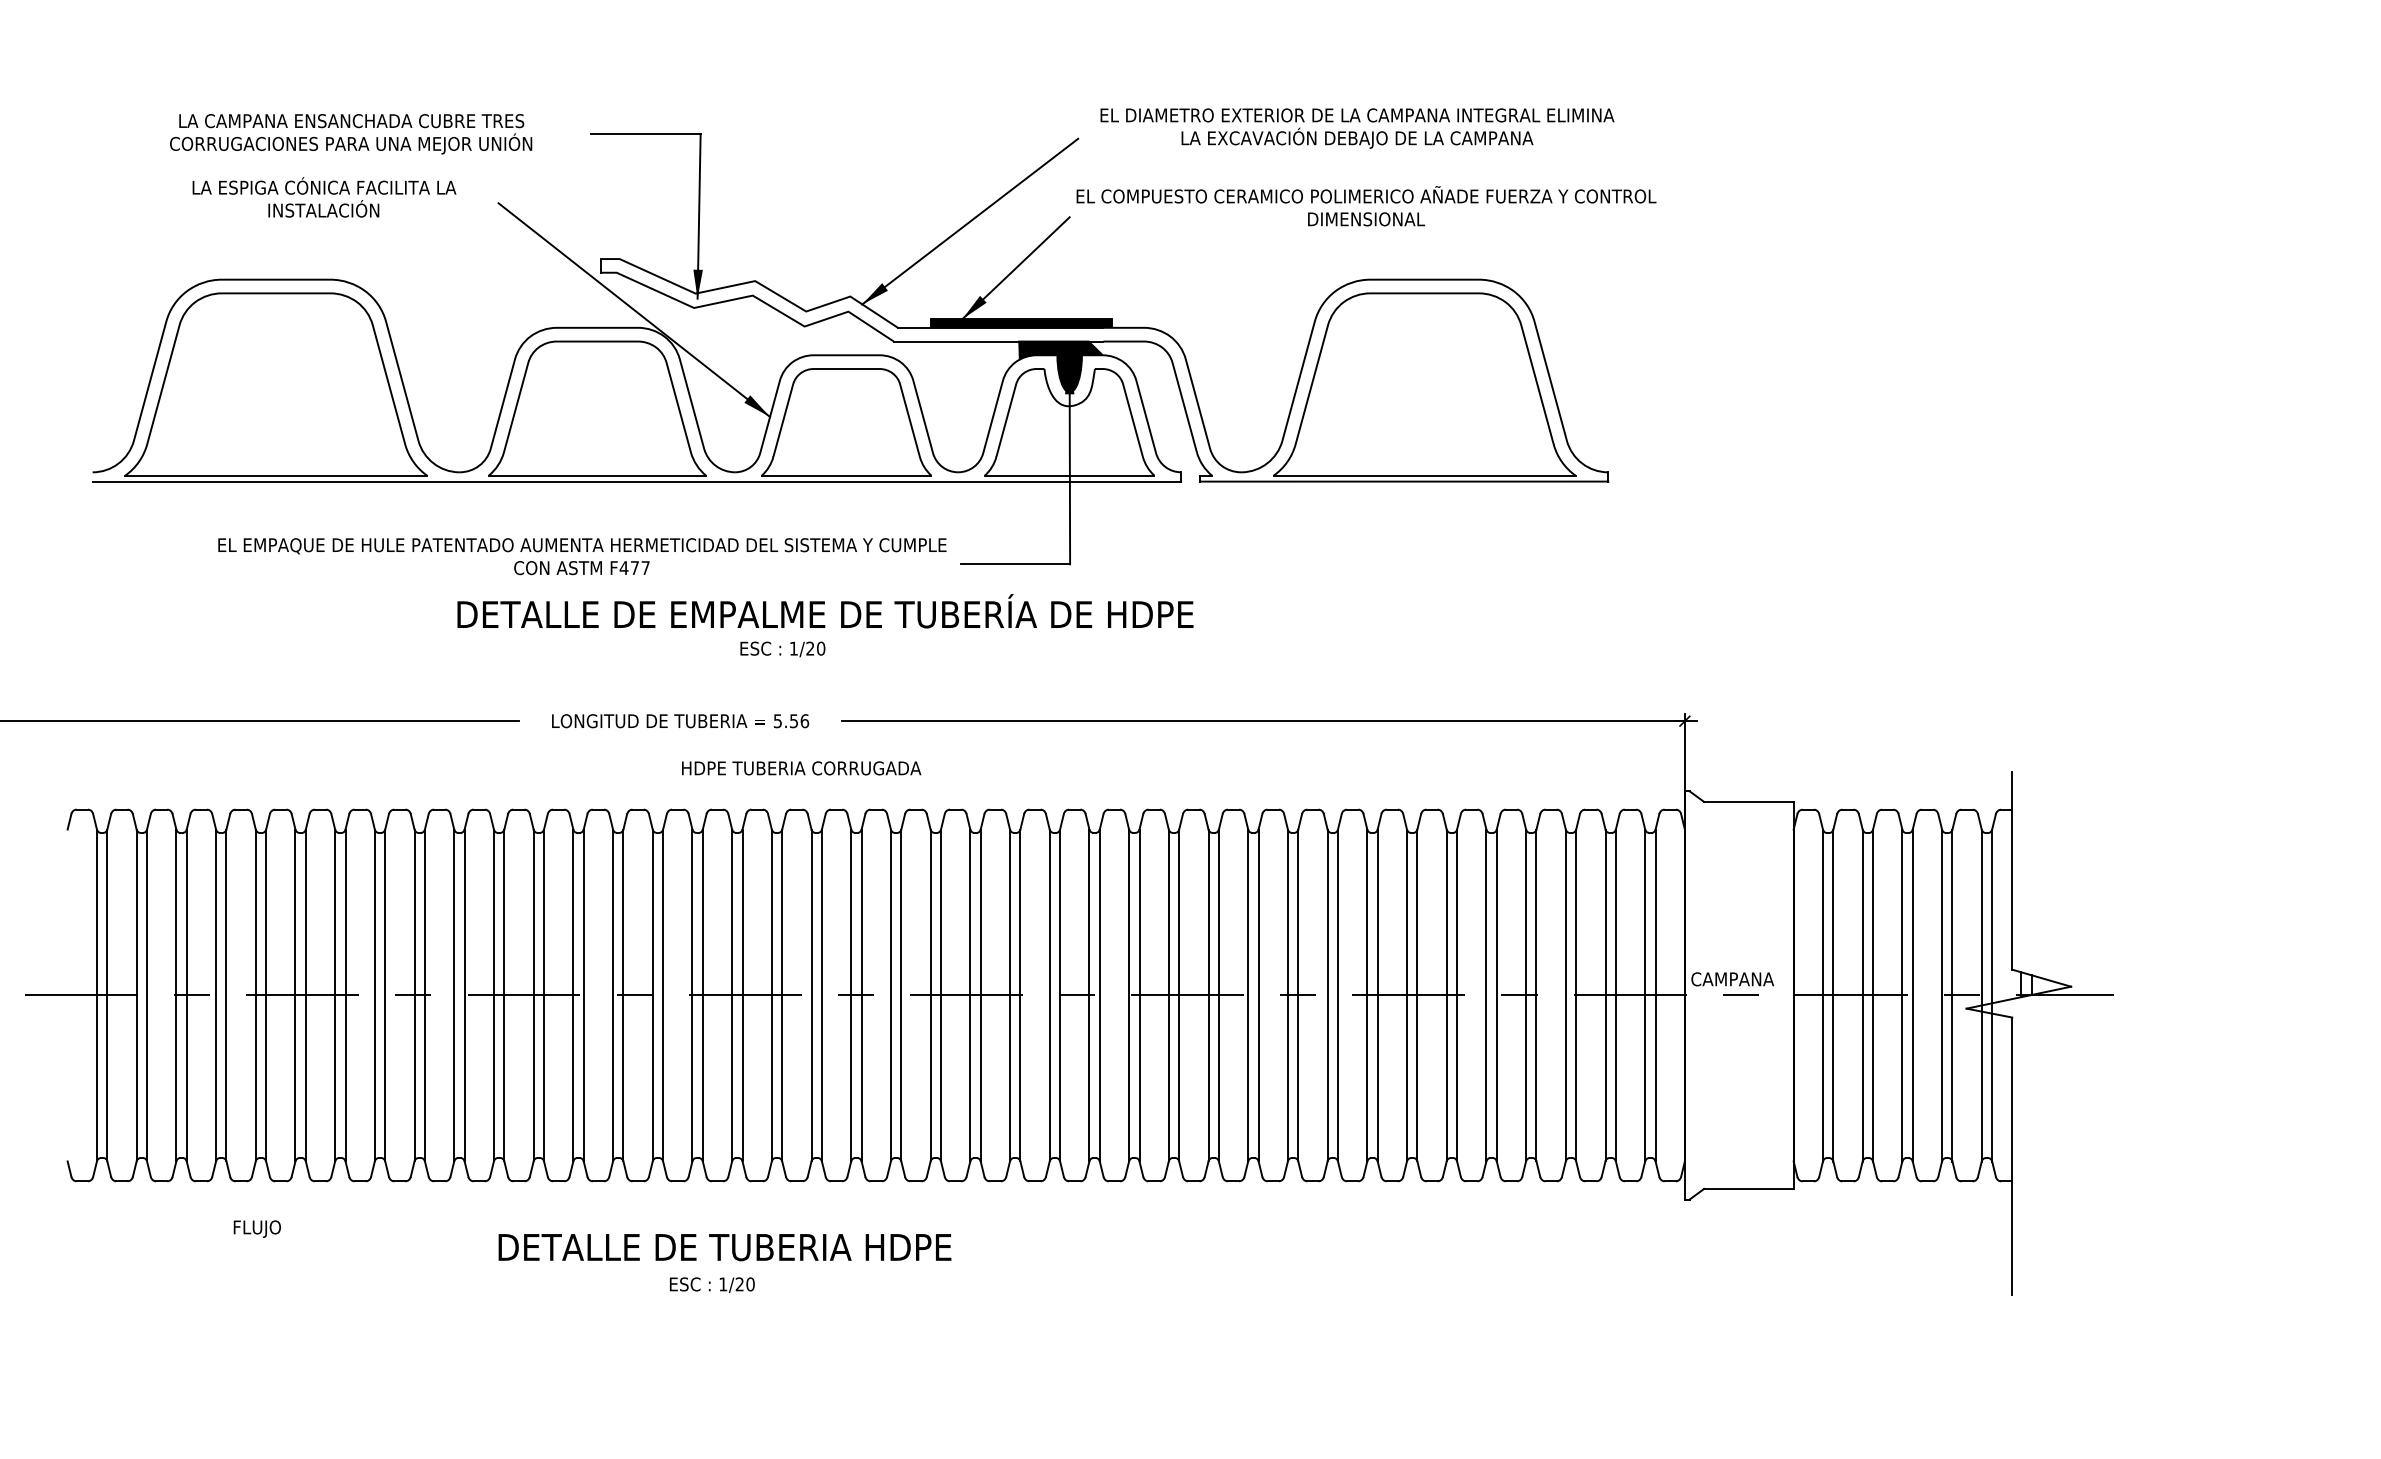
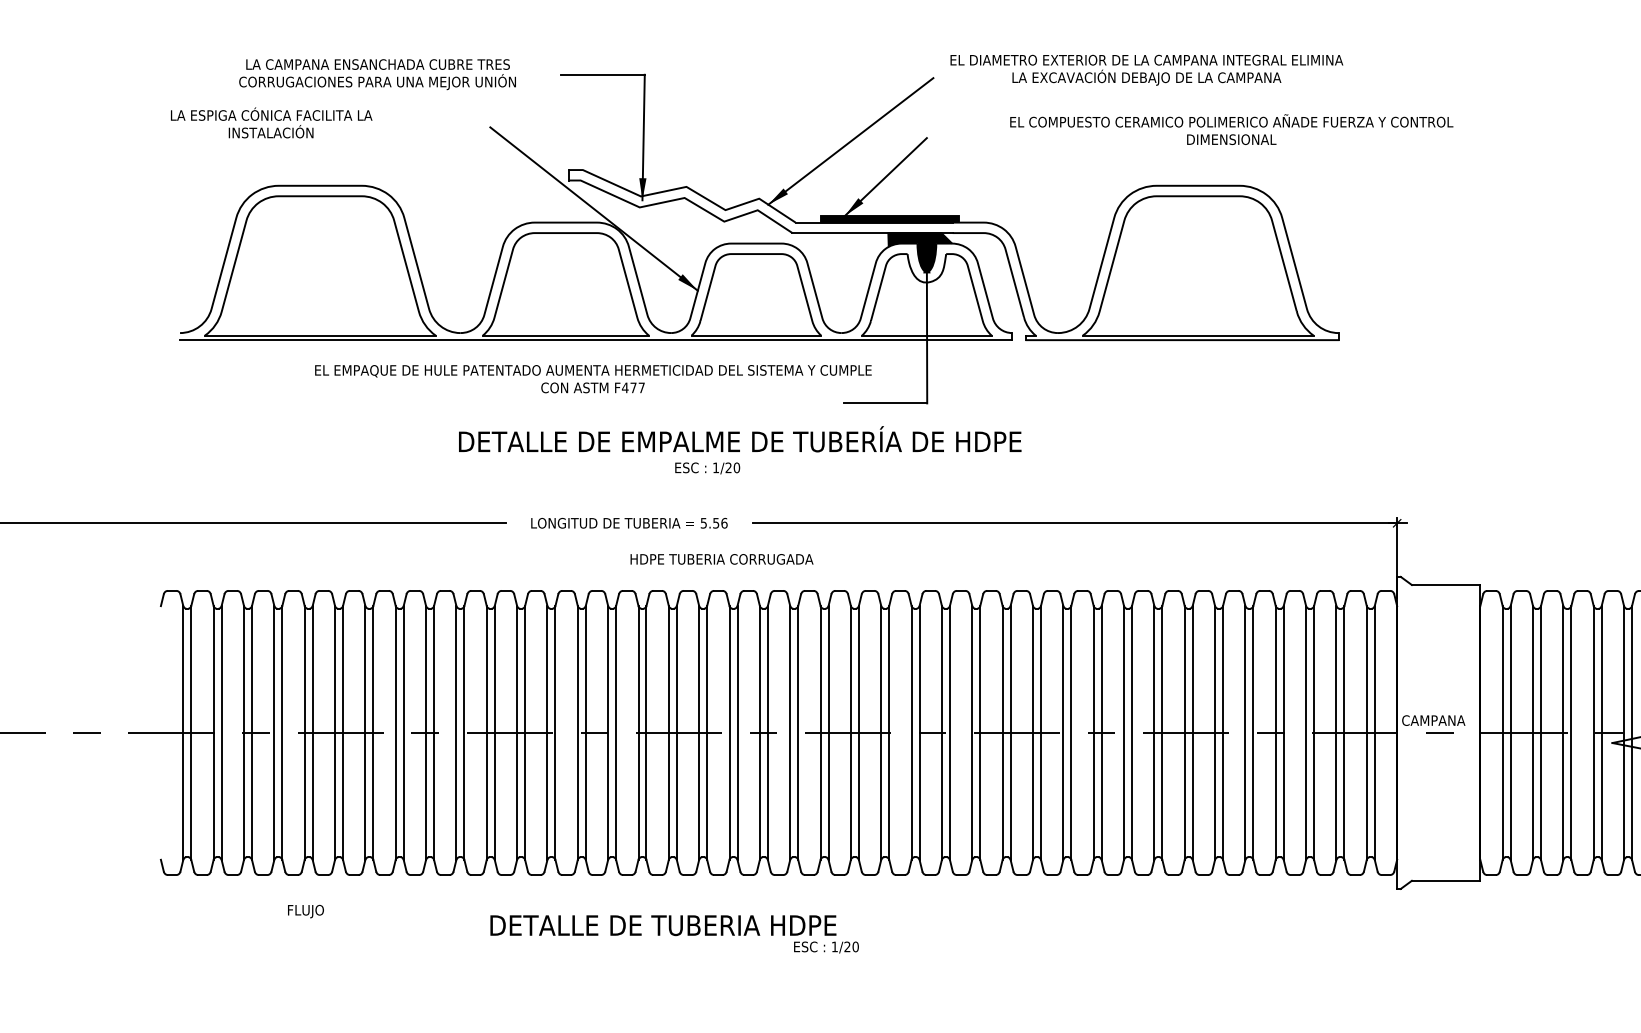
text: (324, 197) -> (271, 122), moved
text: (1366, 206) -> (1231, 129), moved
text: (582, 556) -> (593, 379), moved
text: (712, 1284) -> (826, 947), moved

